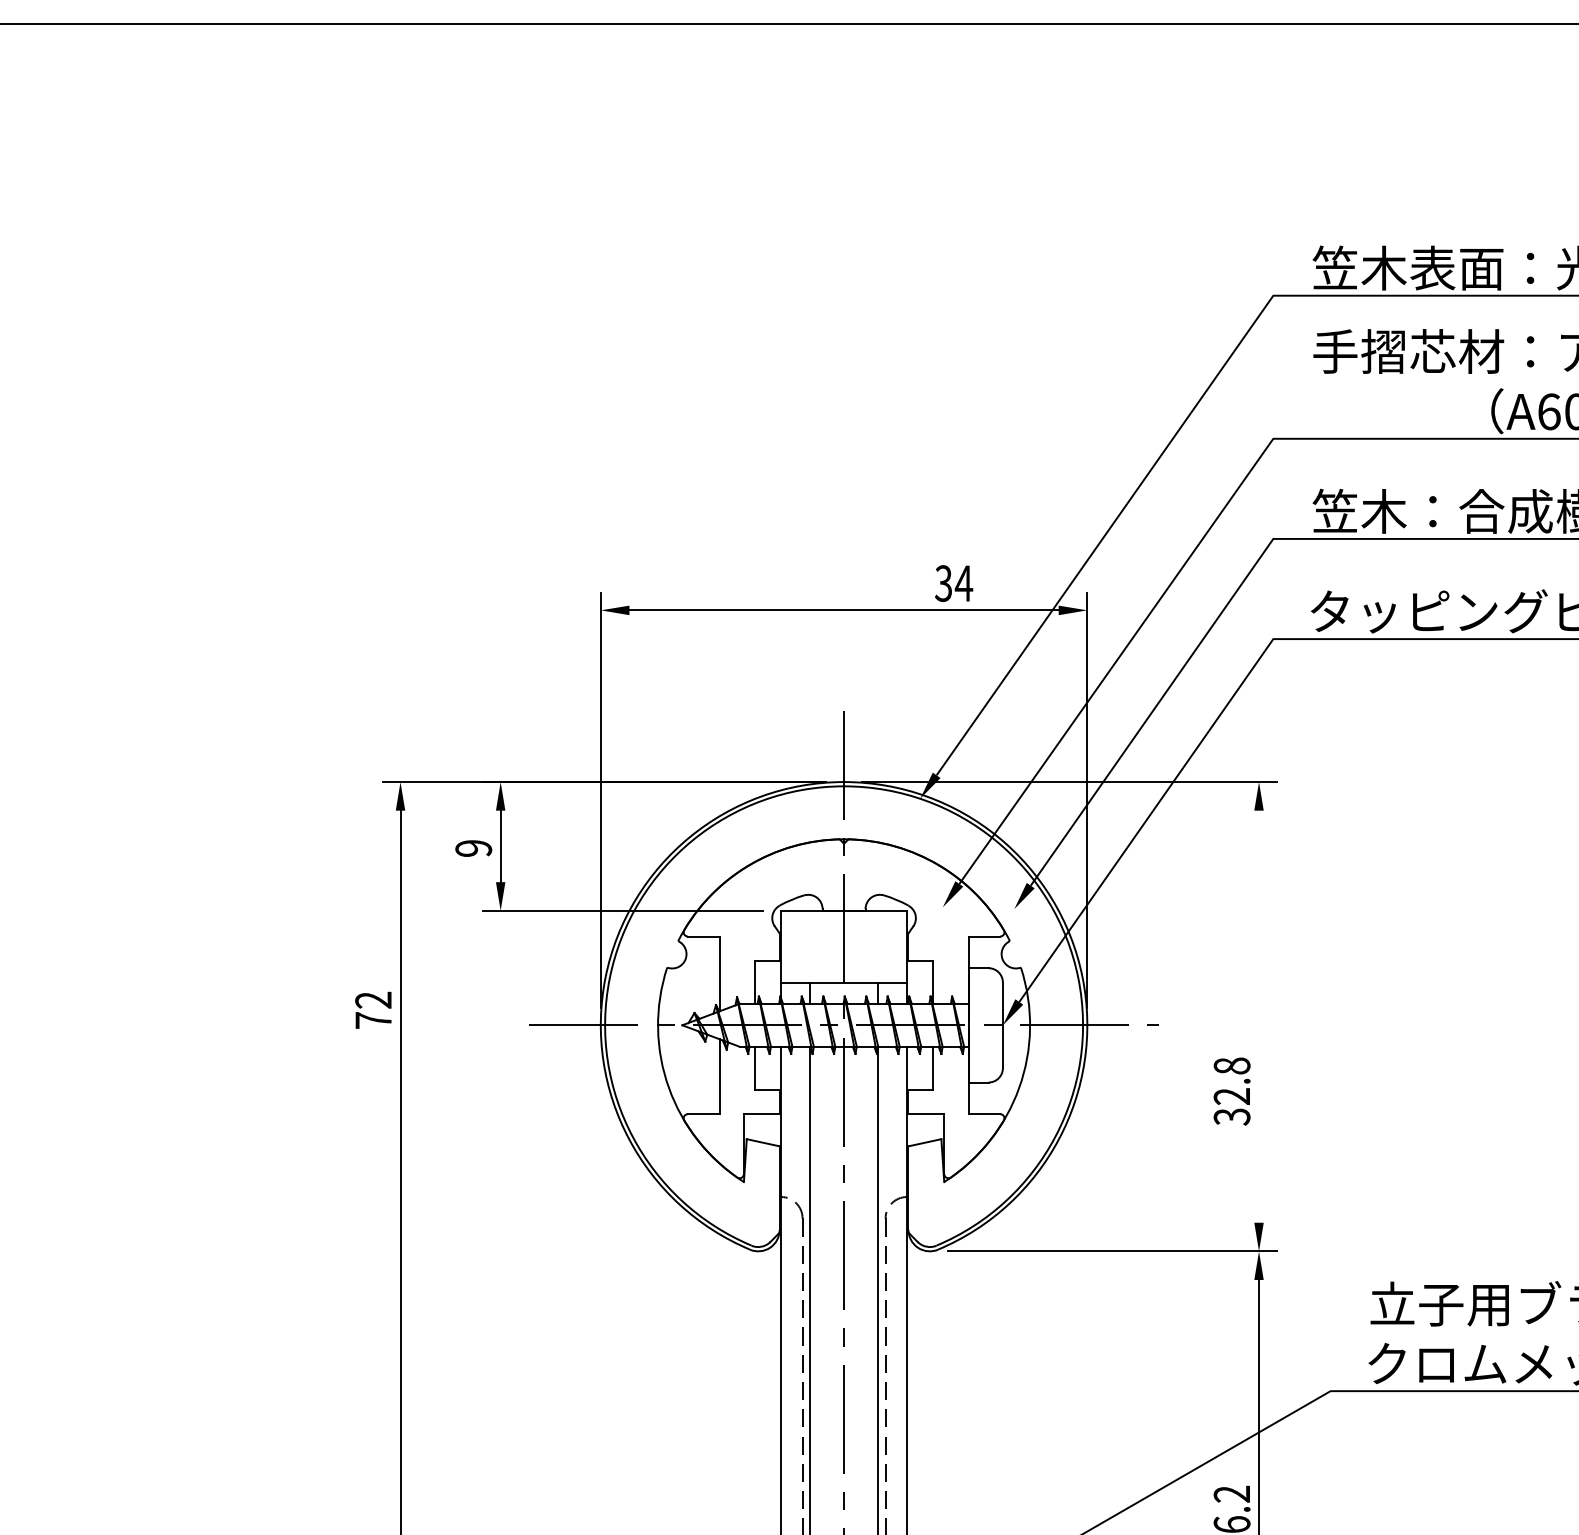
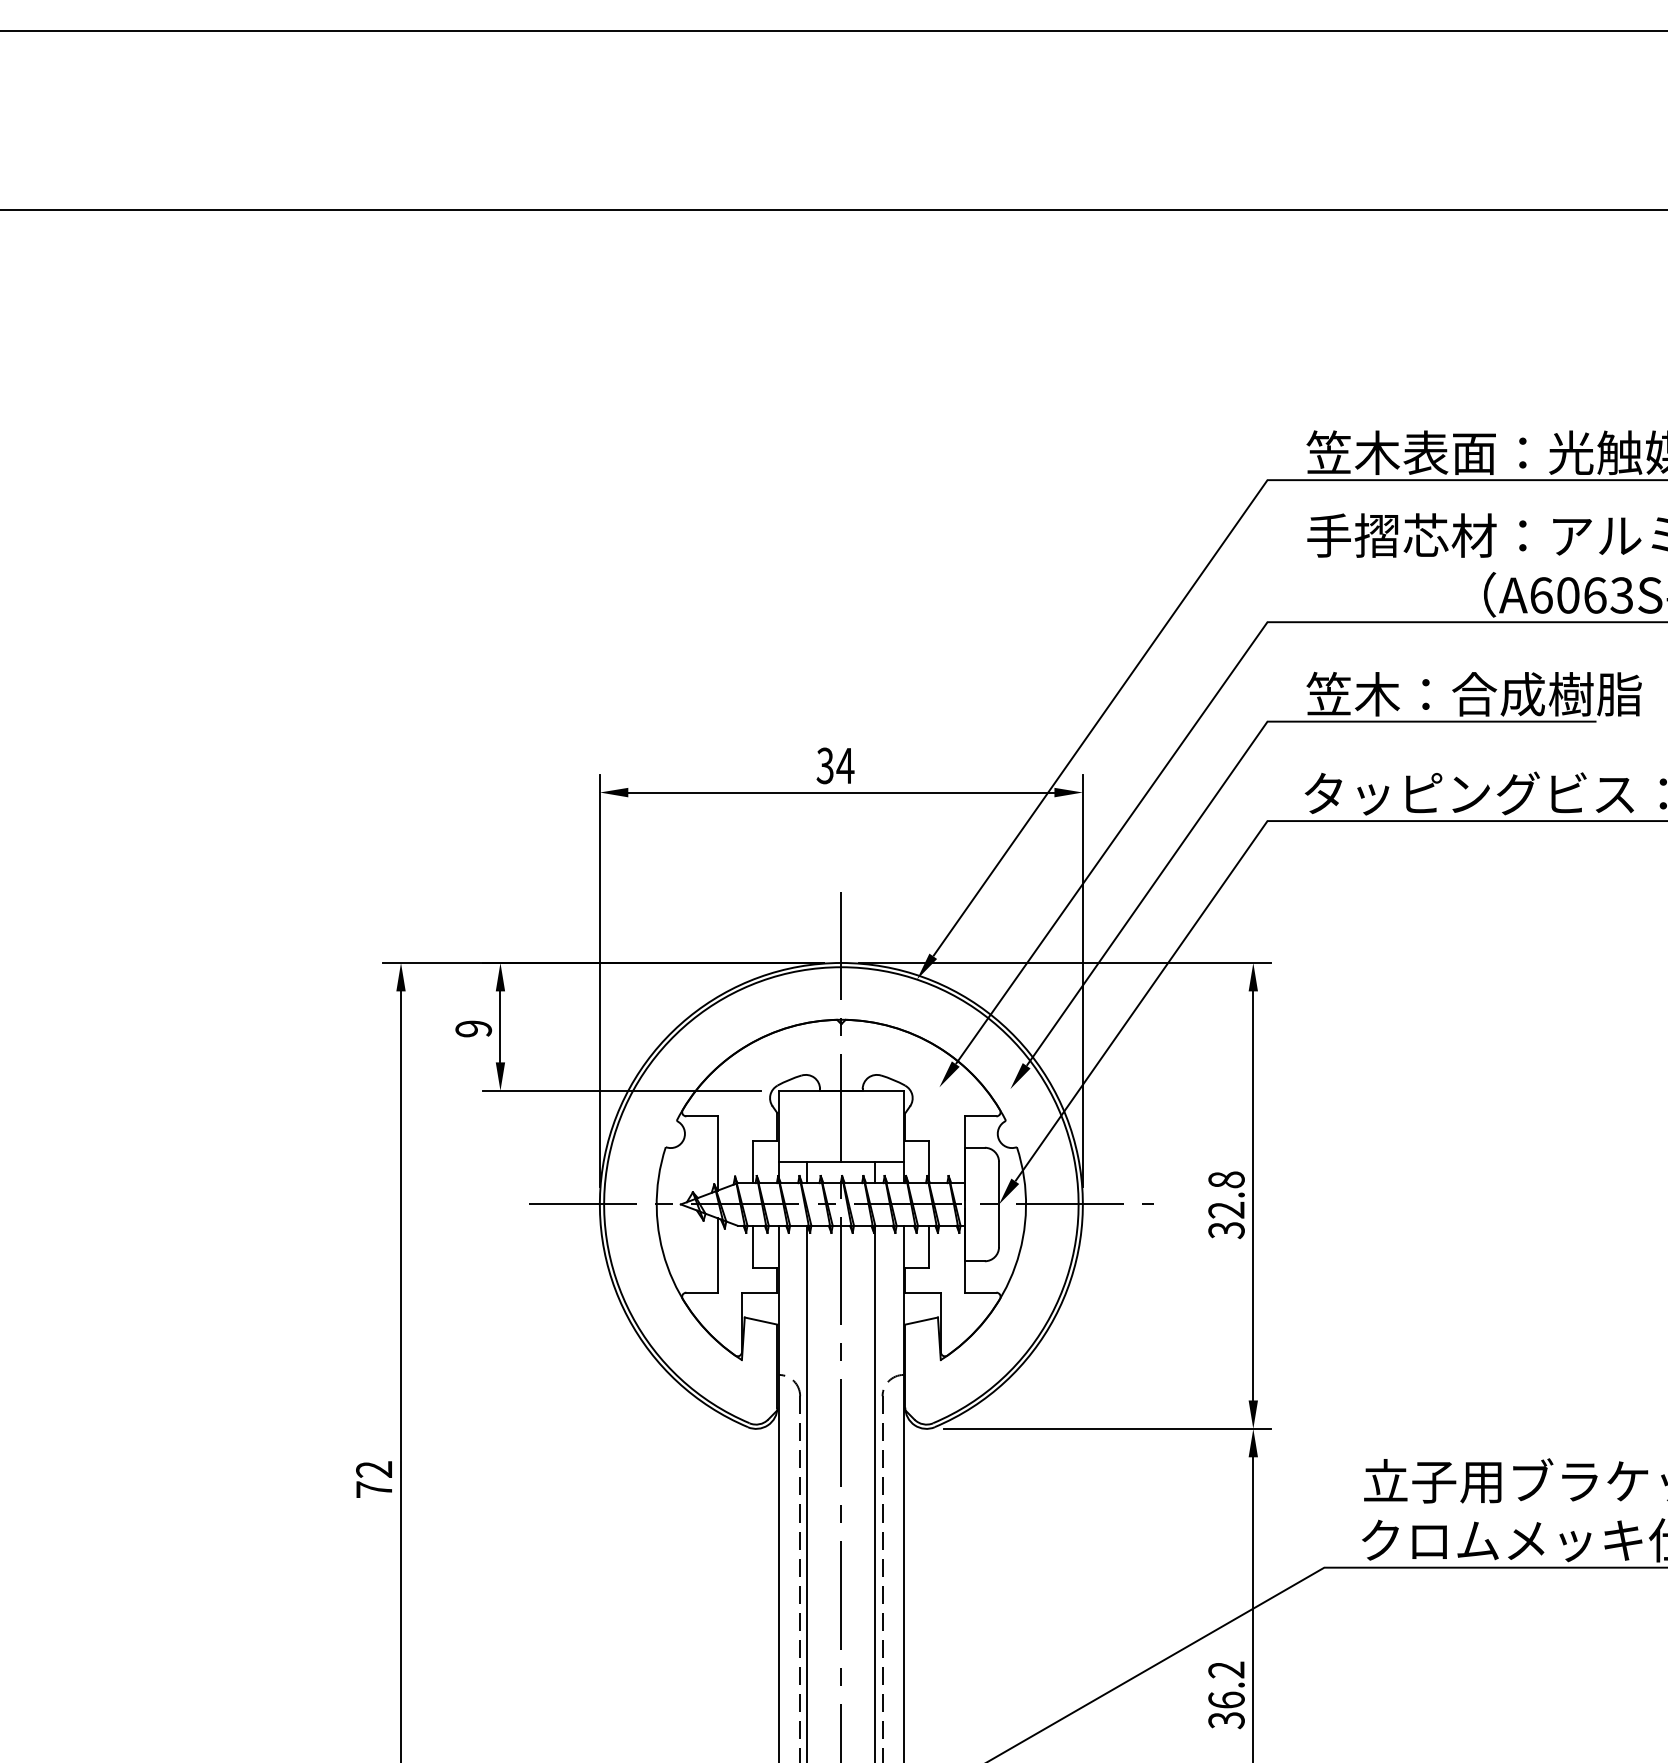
text: (954, 583) -> (835, 765), moved
text: (372, 1010) -> (373, 1479), moved
line: (1259, 1016) -> (1253, 1195), added
text: (1232, 1090) -> (1226, 1204), moved

